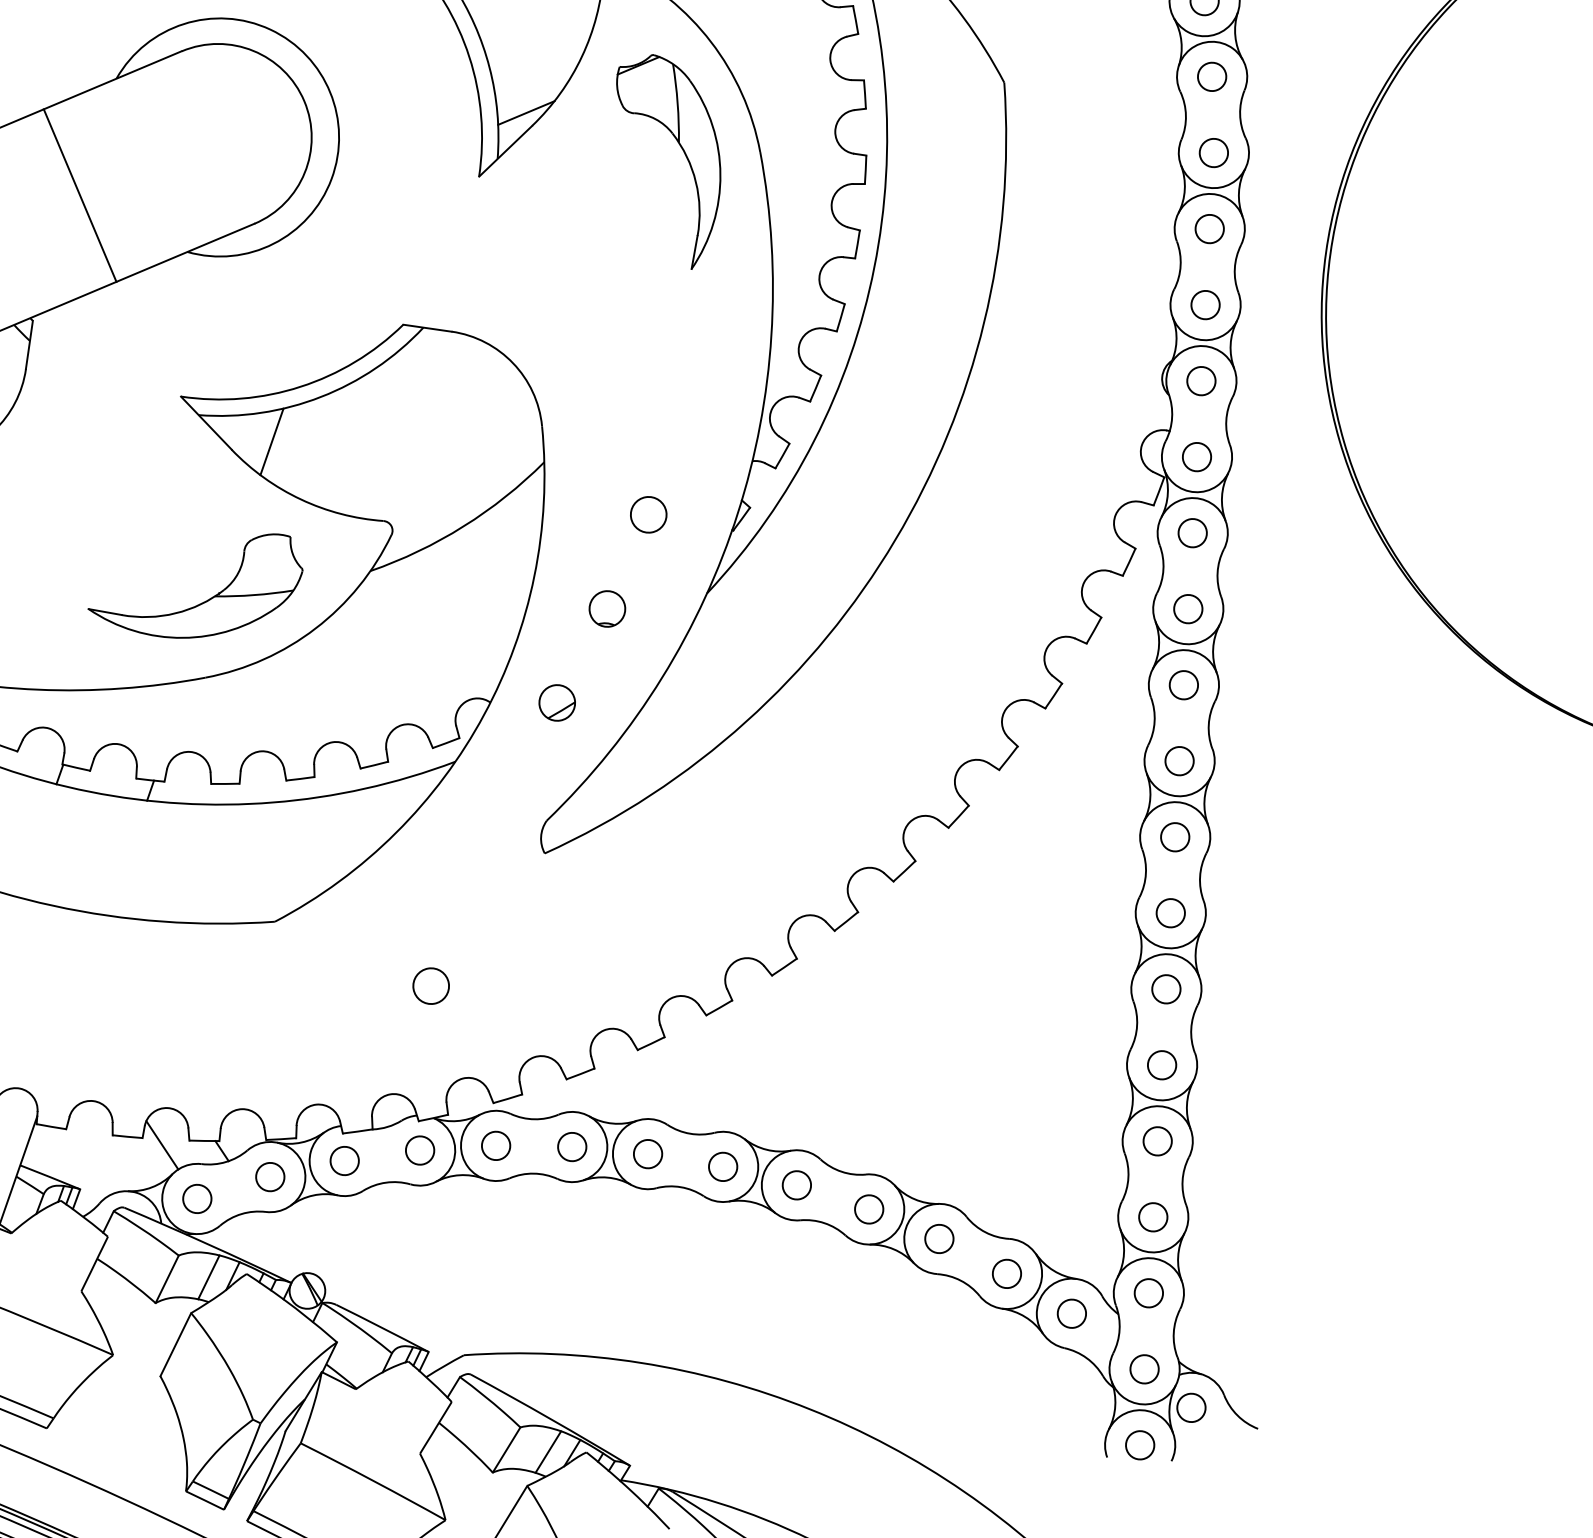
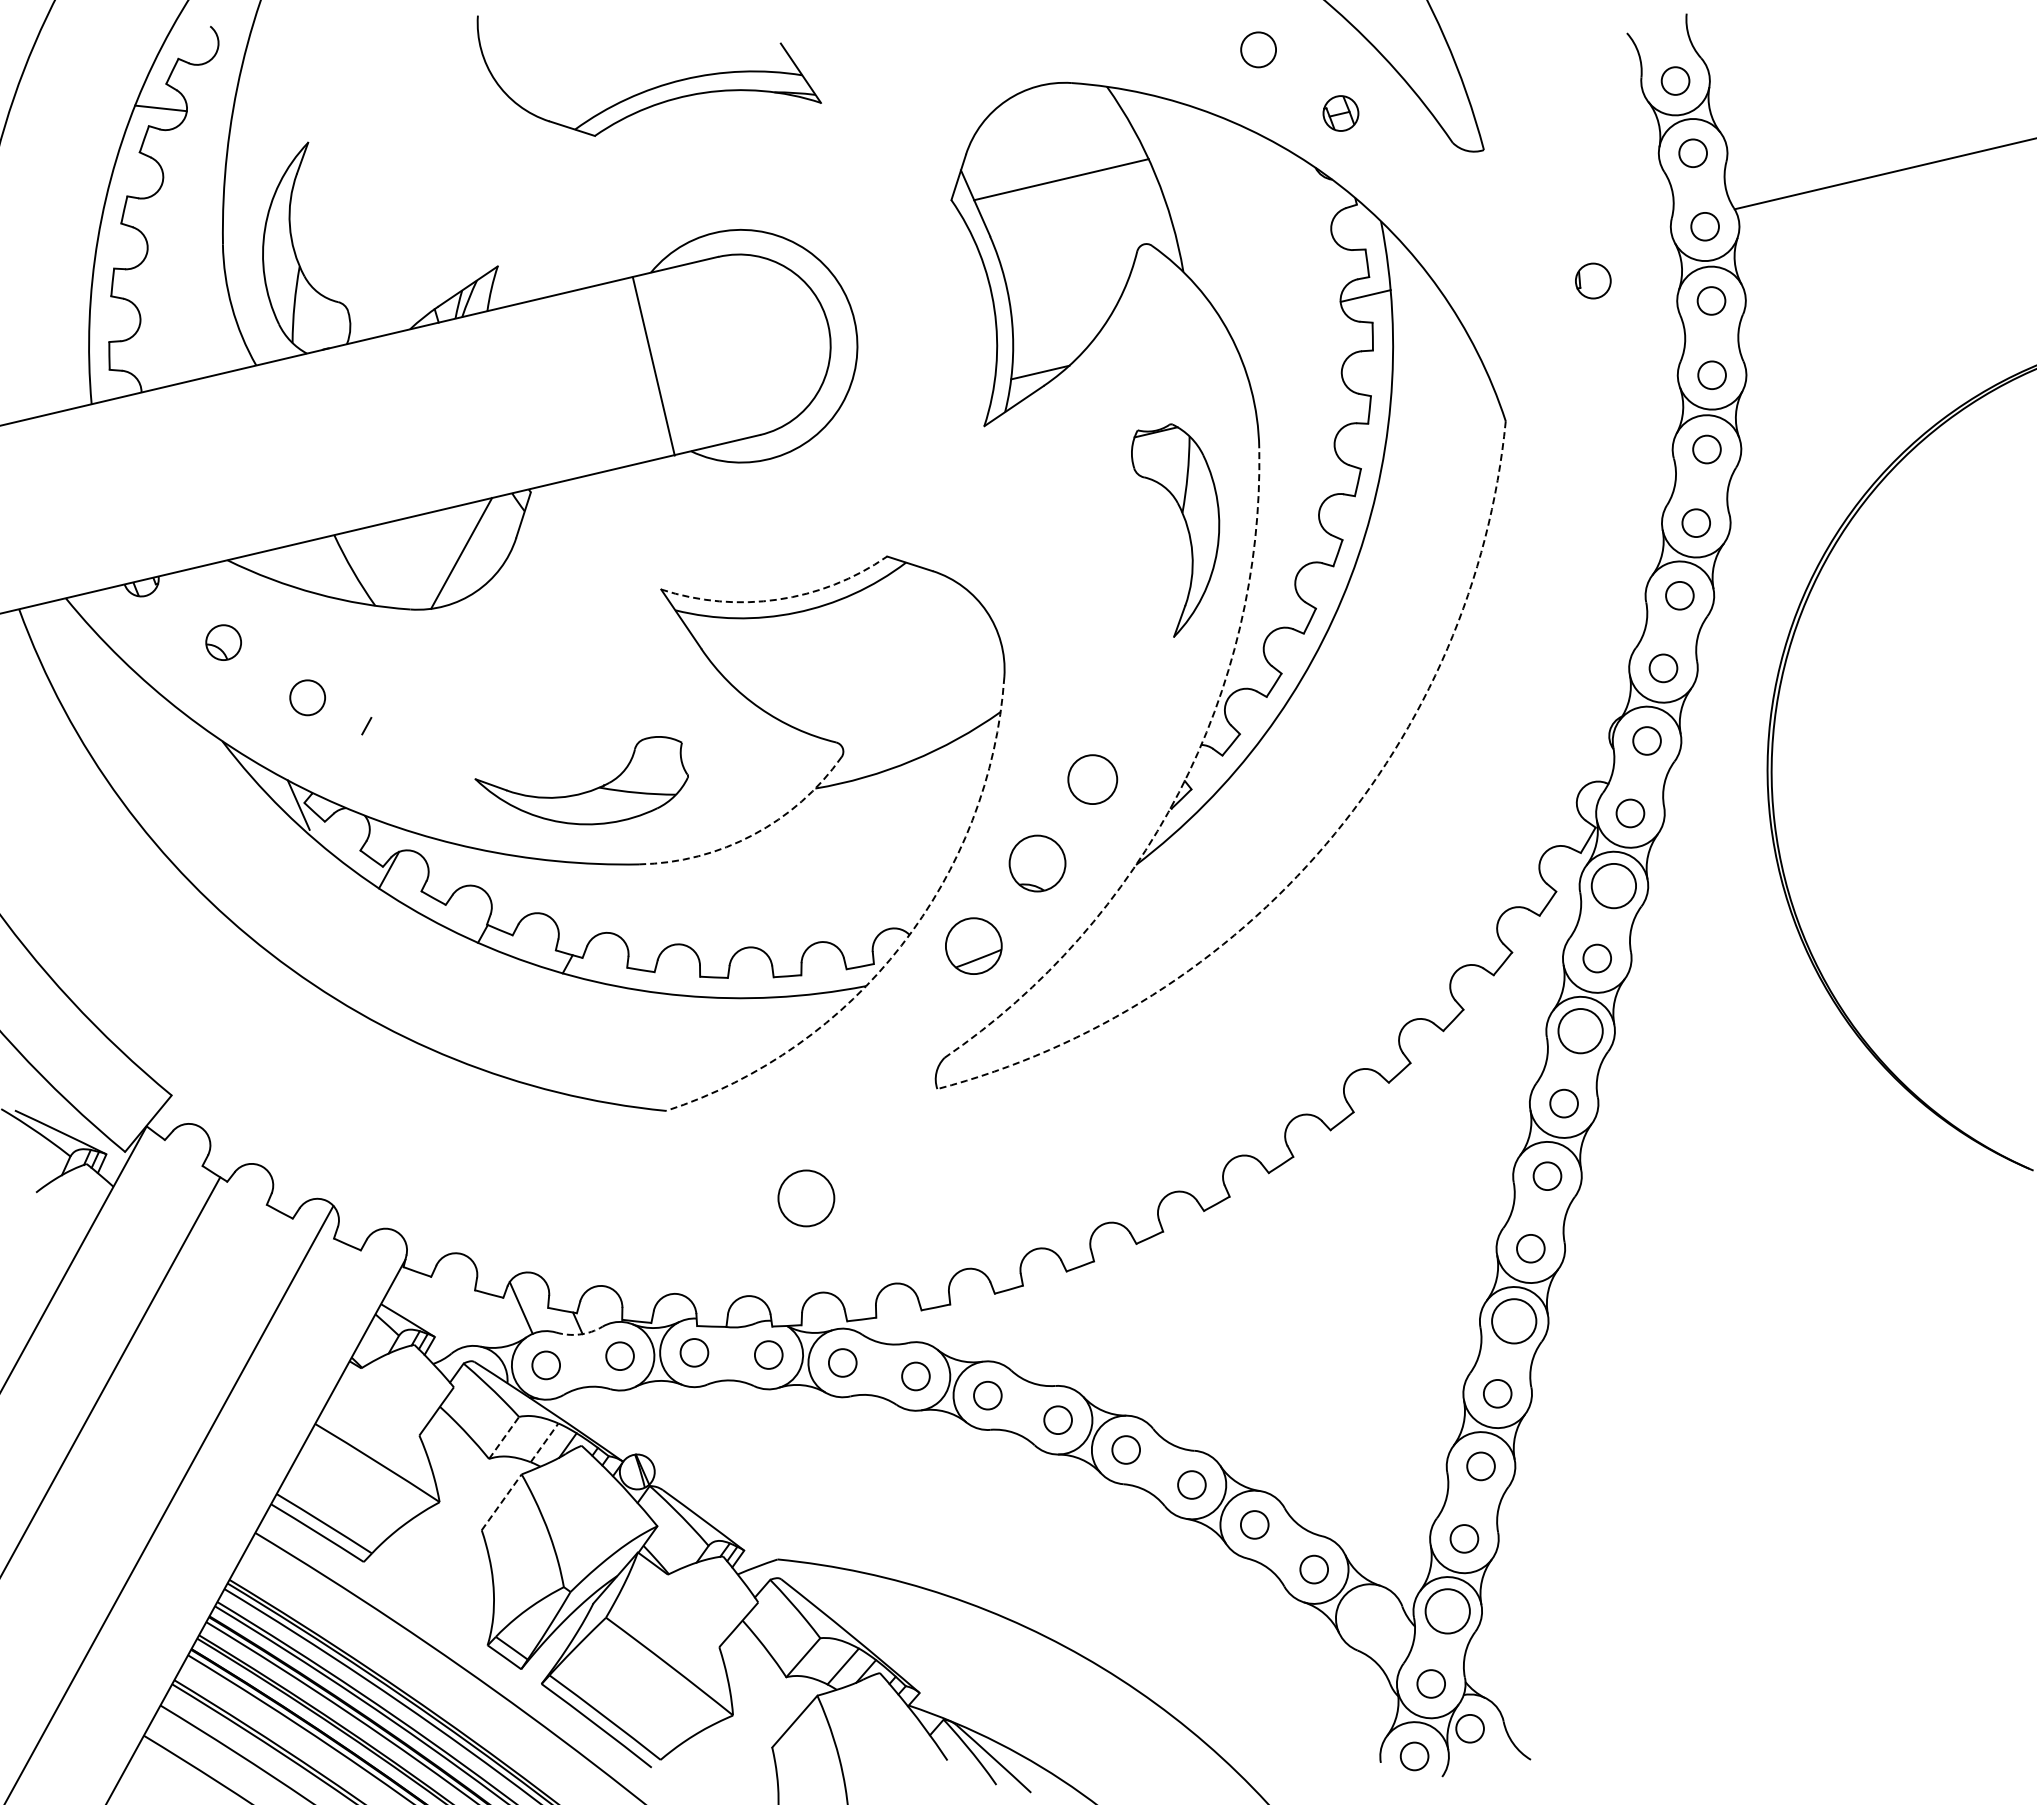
part: (685, 156) -> (1186, 527), moved
line: (79, 195) -> (653, 366), moved
arc: (300, 386) -> (778, 599), solid -> dashed
line: (271, 441) -> (741, 647), removed
arc: (737, 513) -> (1178, 792), solid -> dashed
circle: (648, 514) -> (1092, 779), size x1.4
circle: (1192, 532) -> (1613, 885), size x1.6
arc: (895, 540) -> (1326, 844), solid -> dashed
part: (200, 602) -> (584, 791), moved
part: (607, 608) -> (1037, 863), size x1.6
arc: (315, 627) -> (753, 834), solid -> dashed
circle: (1183, 684) -> (1580, 1030), size x1.6
part: (556, 702) -> (973, 945), size x1.6
arc: (484, 714) -> (901, 945), solid -> dashed
circle: (430, 986) -> (805, 1198), size x1.6
circle: (1166, 989) -> (1514, 1321), size x1.6
arc: (225, 1162) -> (579, 1334), solid -> dashed
line: (208, 1277) -> (544, 1442), solid -> dashed
line: (167, 1278) -> (504, 1437), solid -> dashed
circle: (1148, 1293) -> (1447, 1611), size x1.6
circle: (1071, 1313) -> (1369, 1618), removed
line: (176, 1343) -> (502, 1501), solid -> dashed

